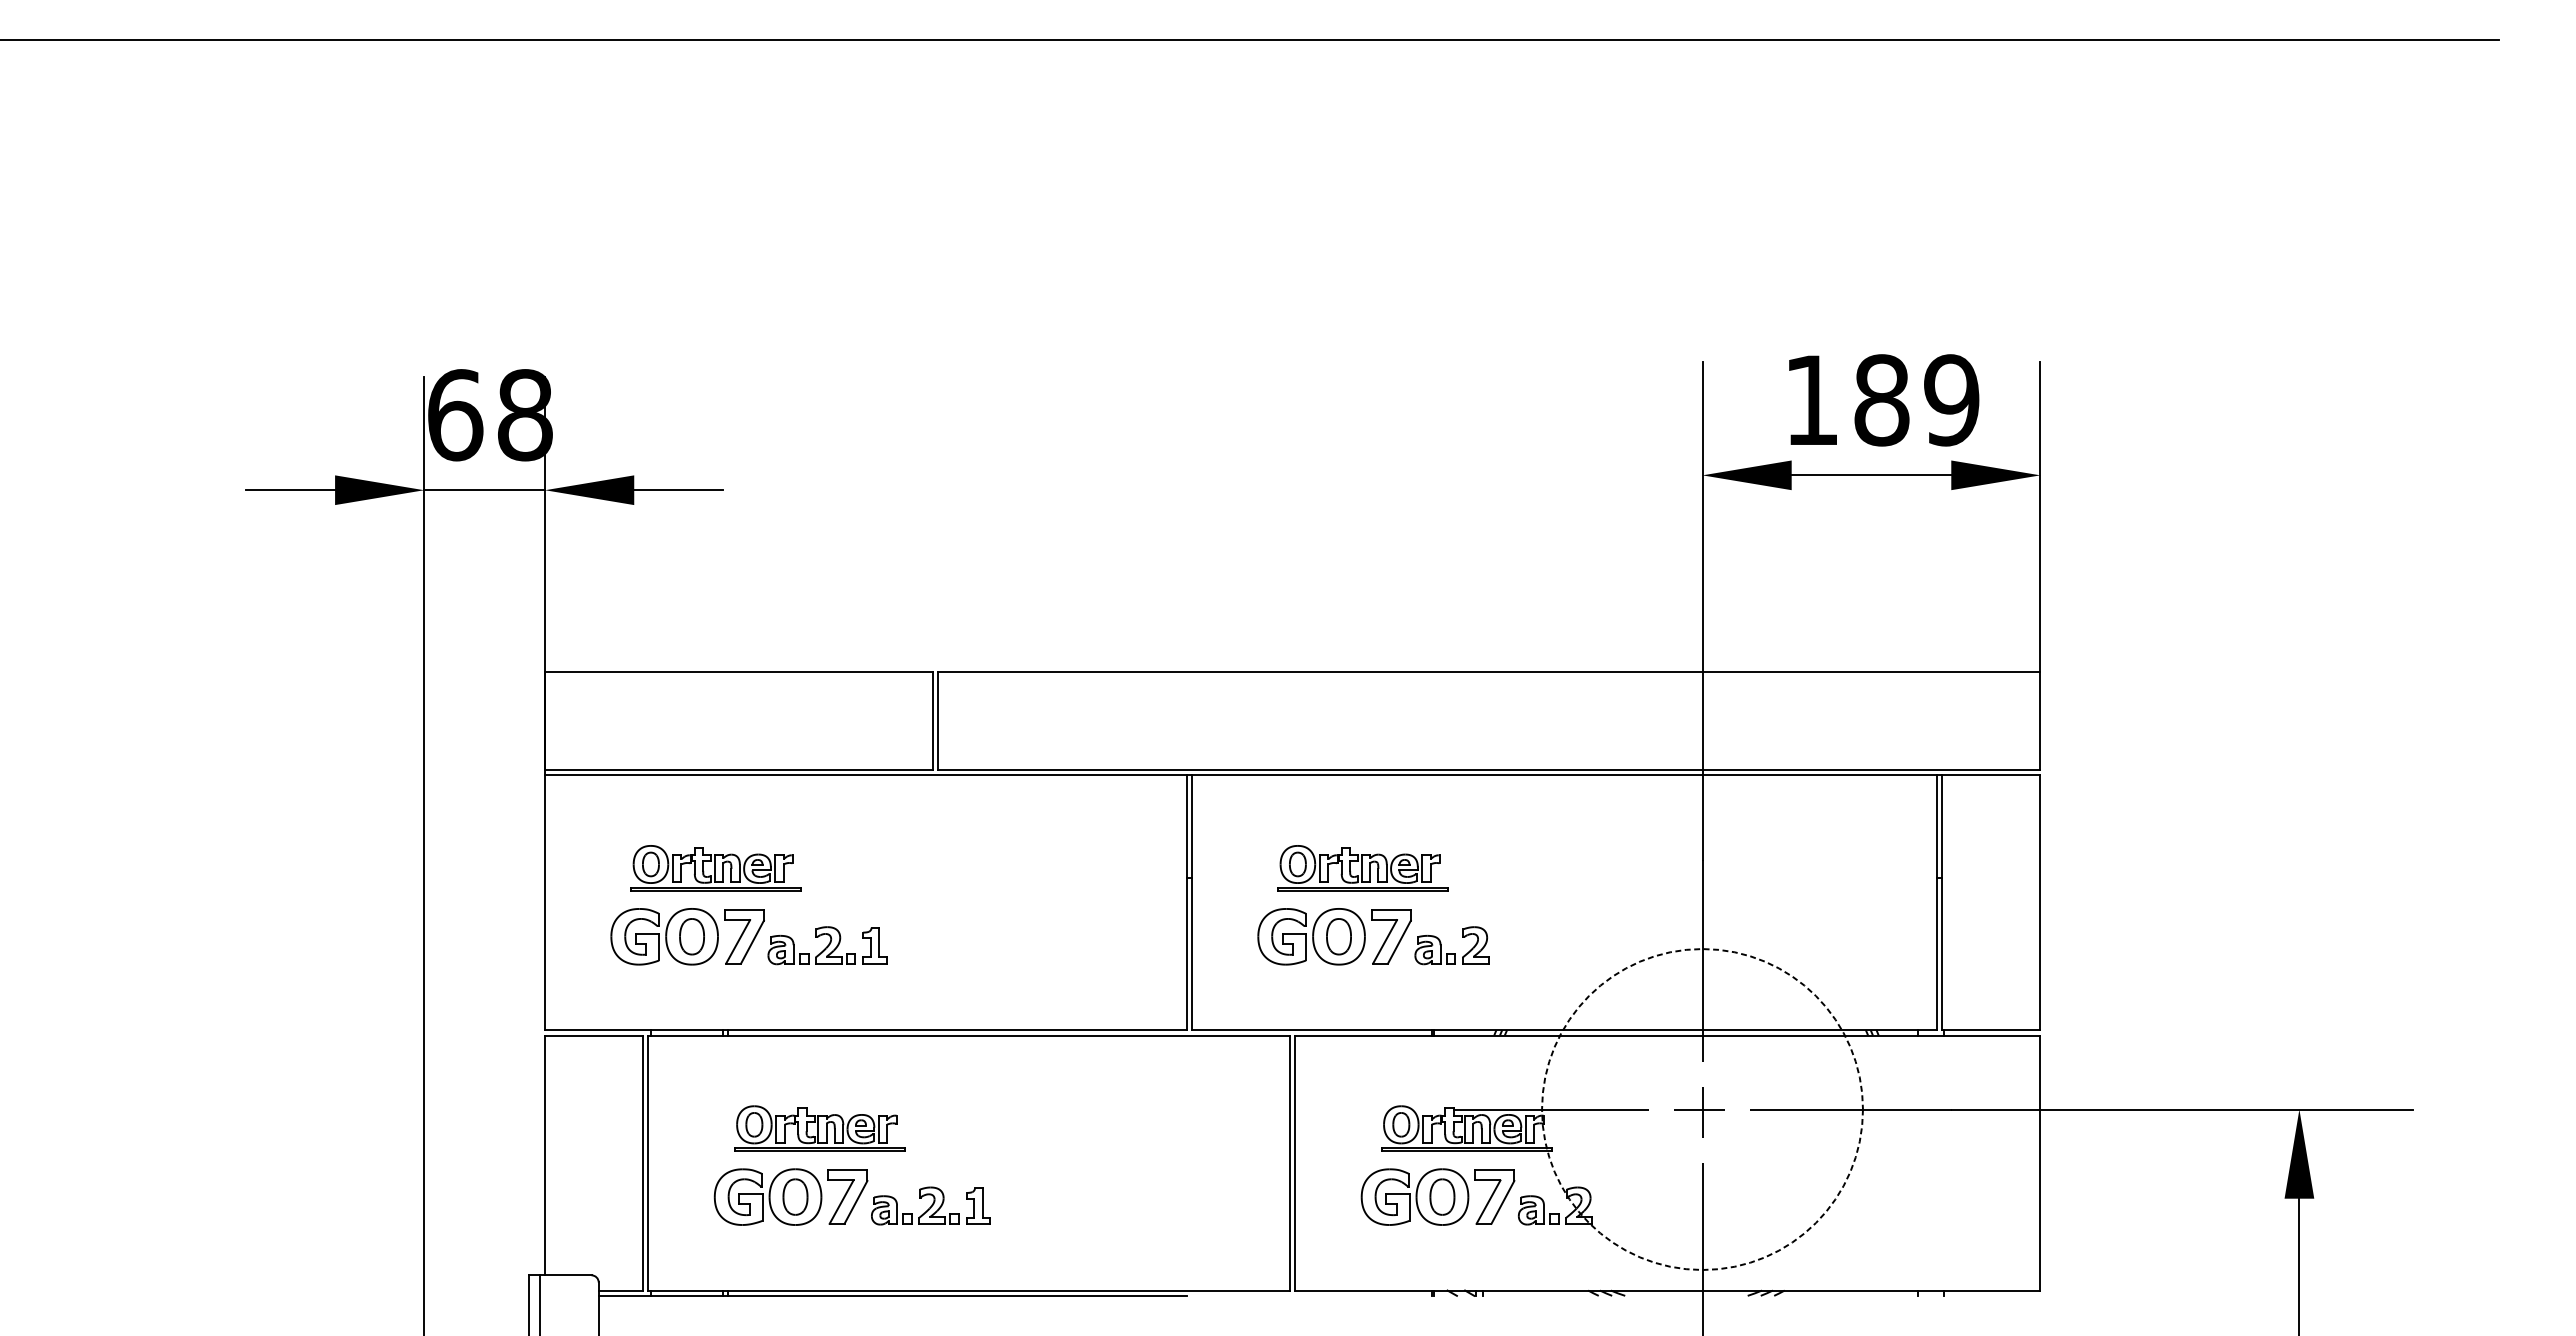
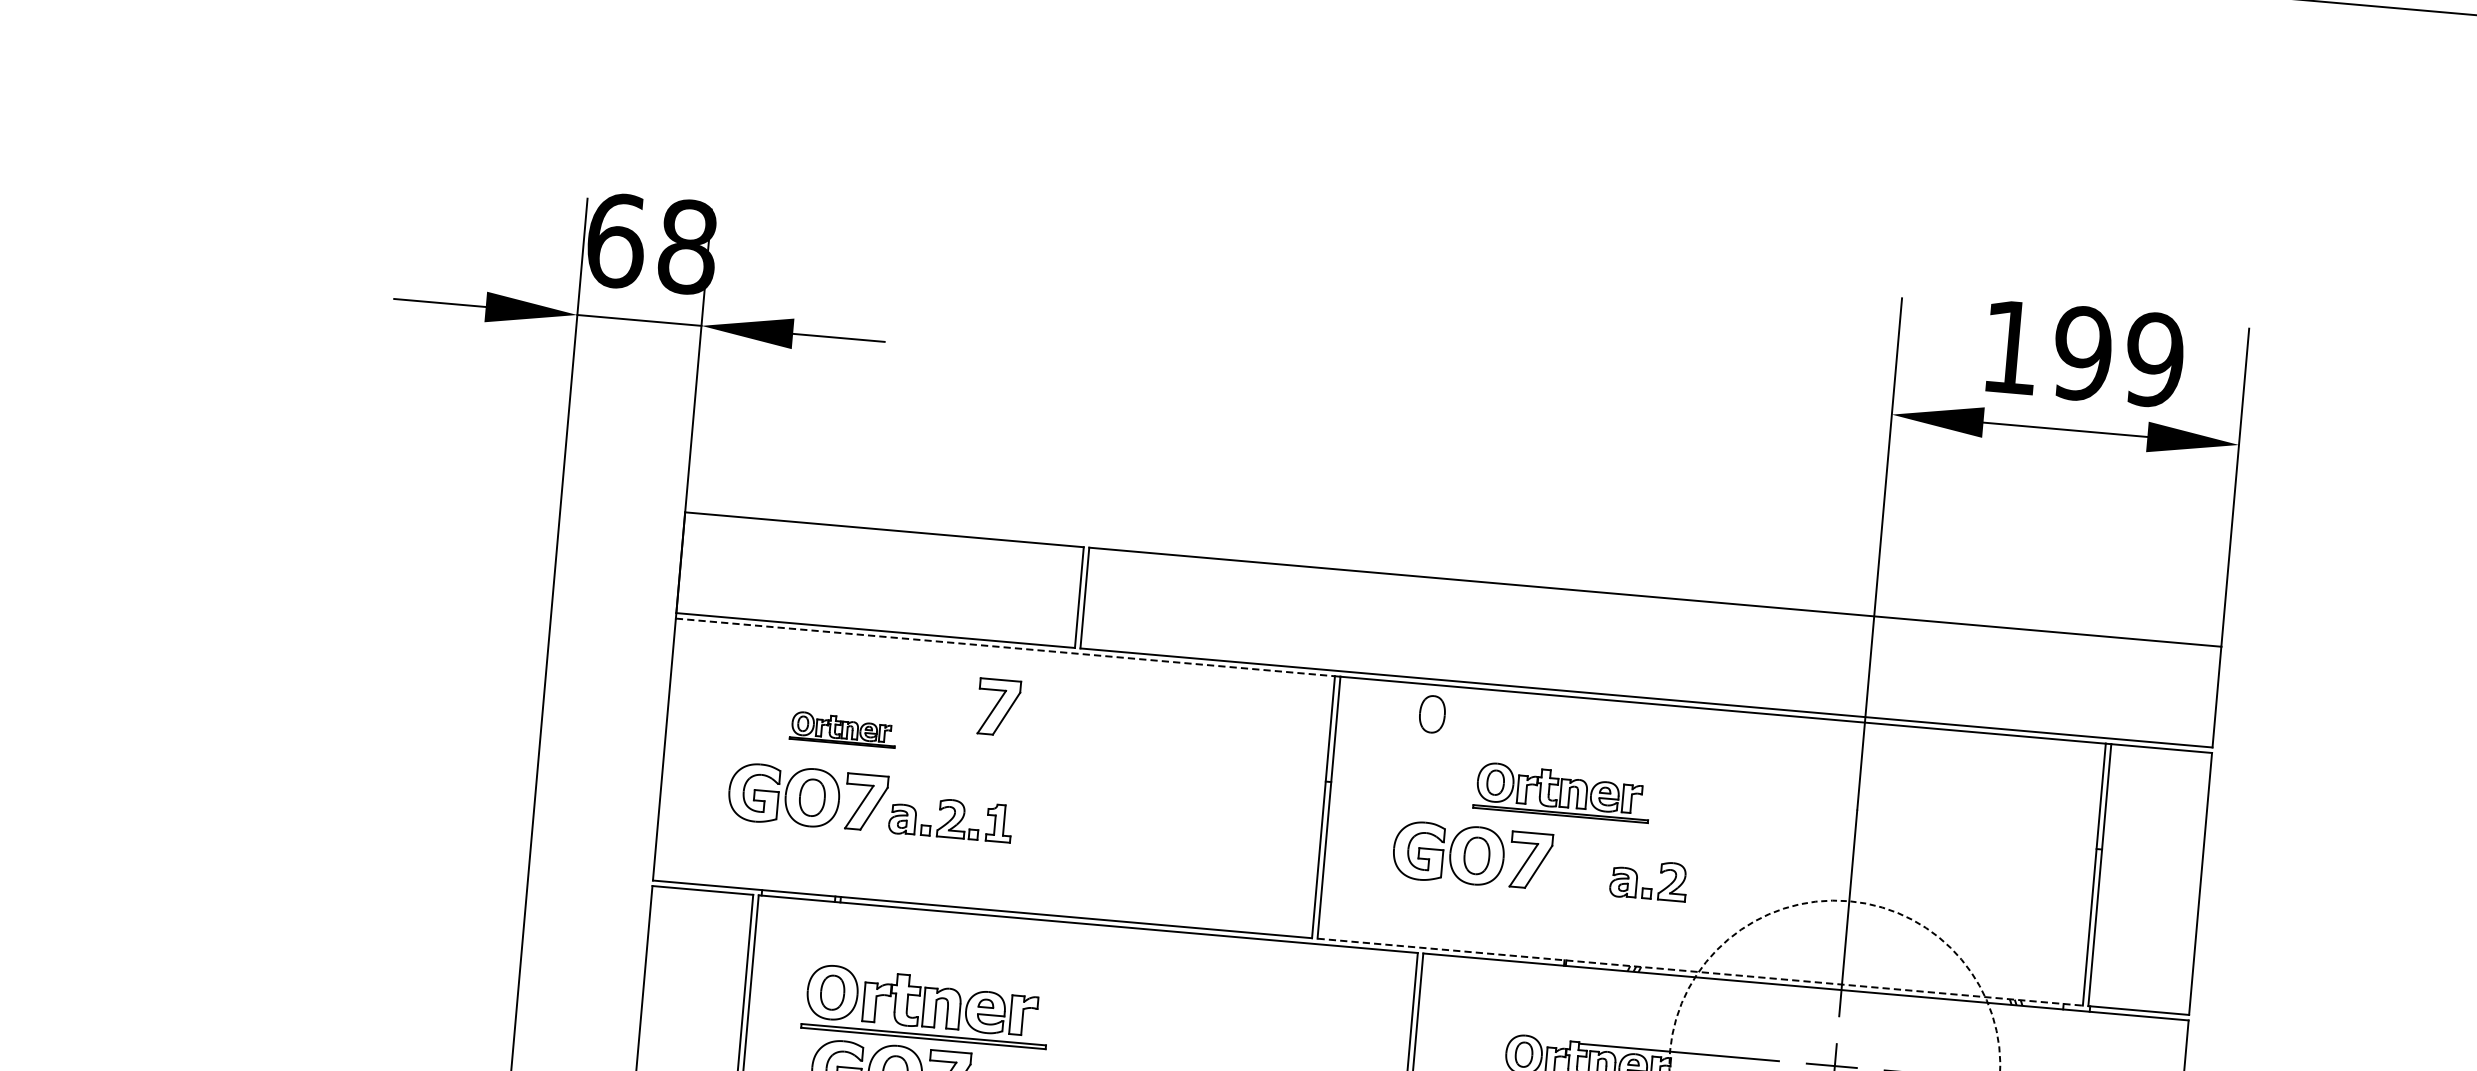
text: (1881, 400) -> (2082, 353), 189 -> 199
line: (865, 775) -> (1005, 647), solid -> dashed
part: (1283, 803) -> (1431, 714), added
part: (864, 833) -> (998, 707), added
part: (715, 868) -> (842, 729), size x0.6
part: (1362, 868) -> (1561, 792), moved
part: (1451, 953) -> (1647, 888), moved
line: (1564, 1030) -> (1700, 972), solid -> dashed
part: (819, 1128) -> (926, 1006), size x1.4

